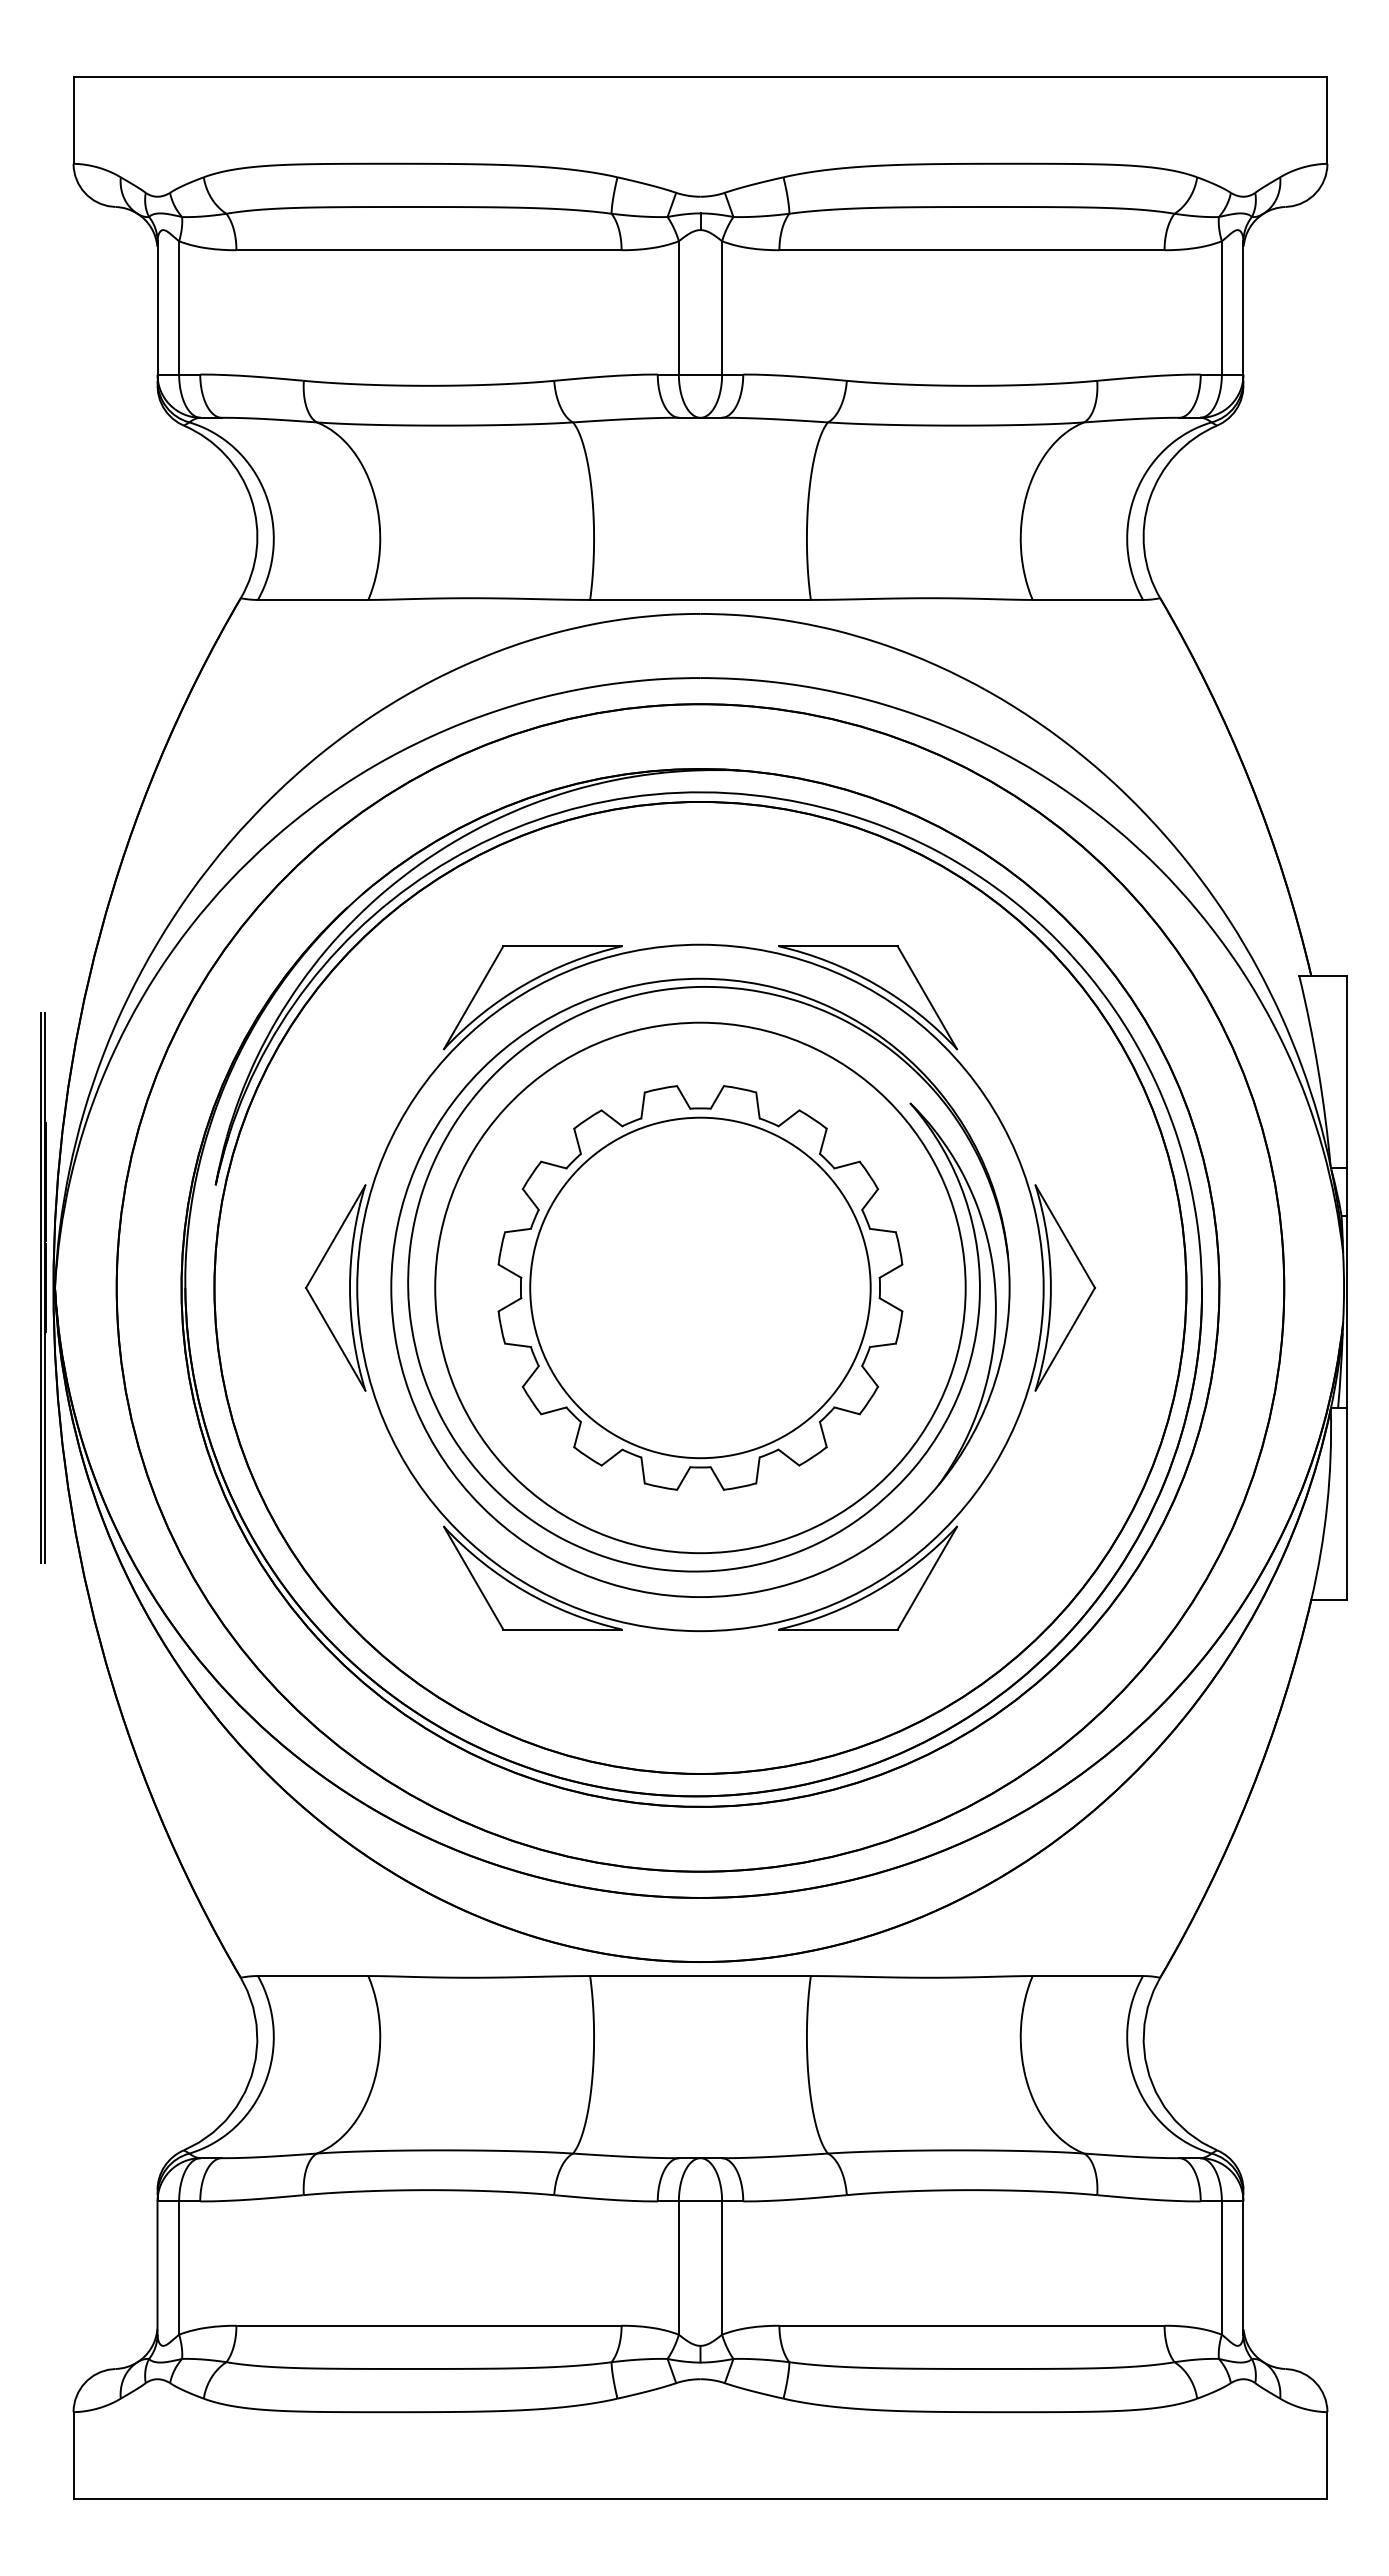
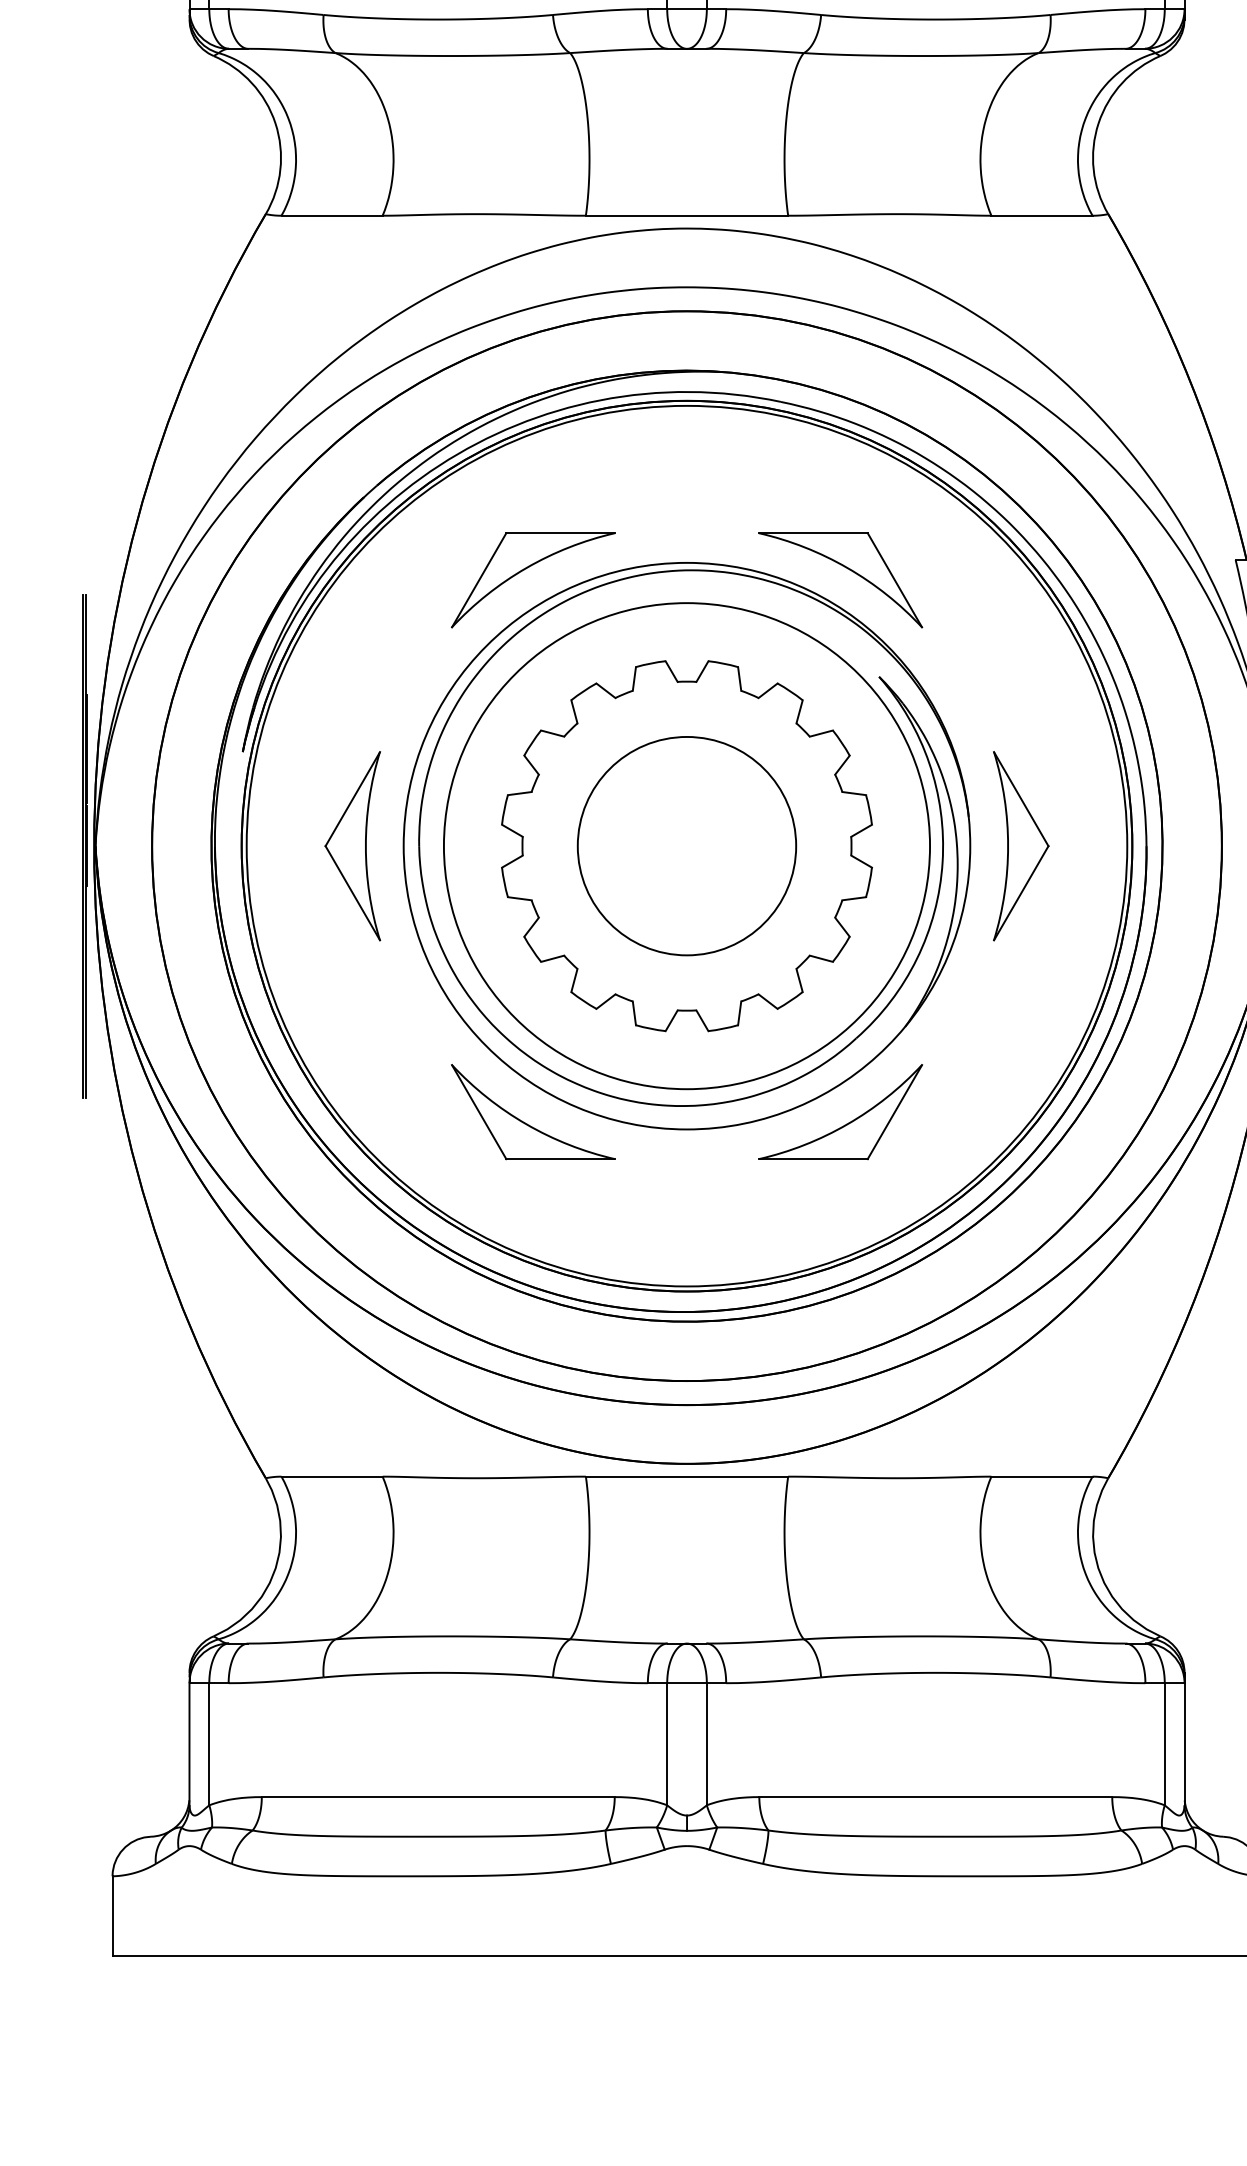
circle: (700, 1287) -> (687, 845), size x0.7
circle: (700, 1287) -> (687, 845), size x1.4

